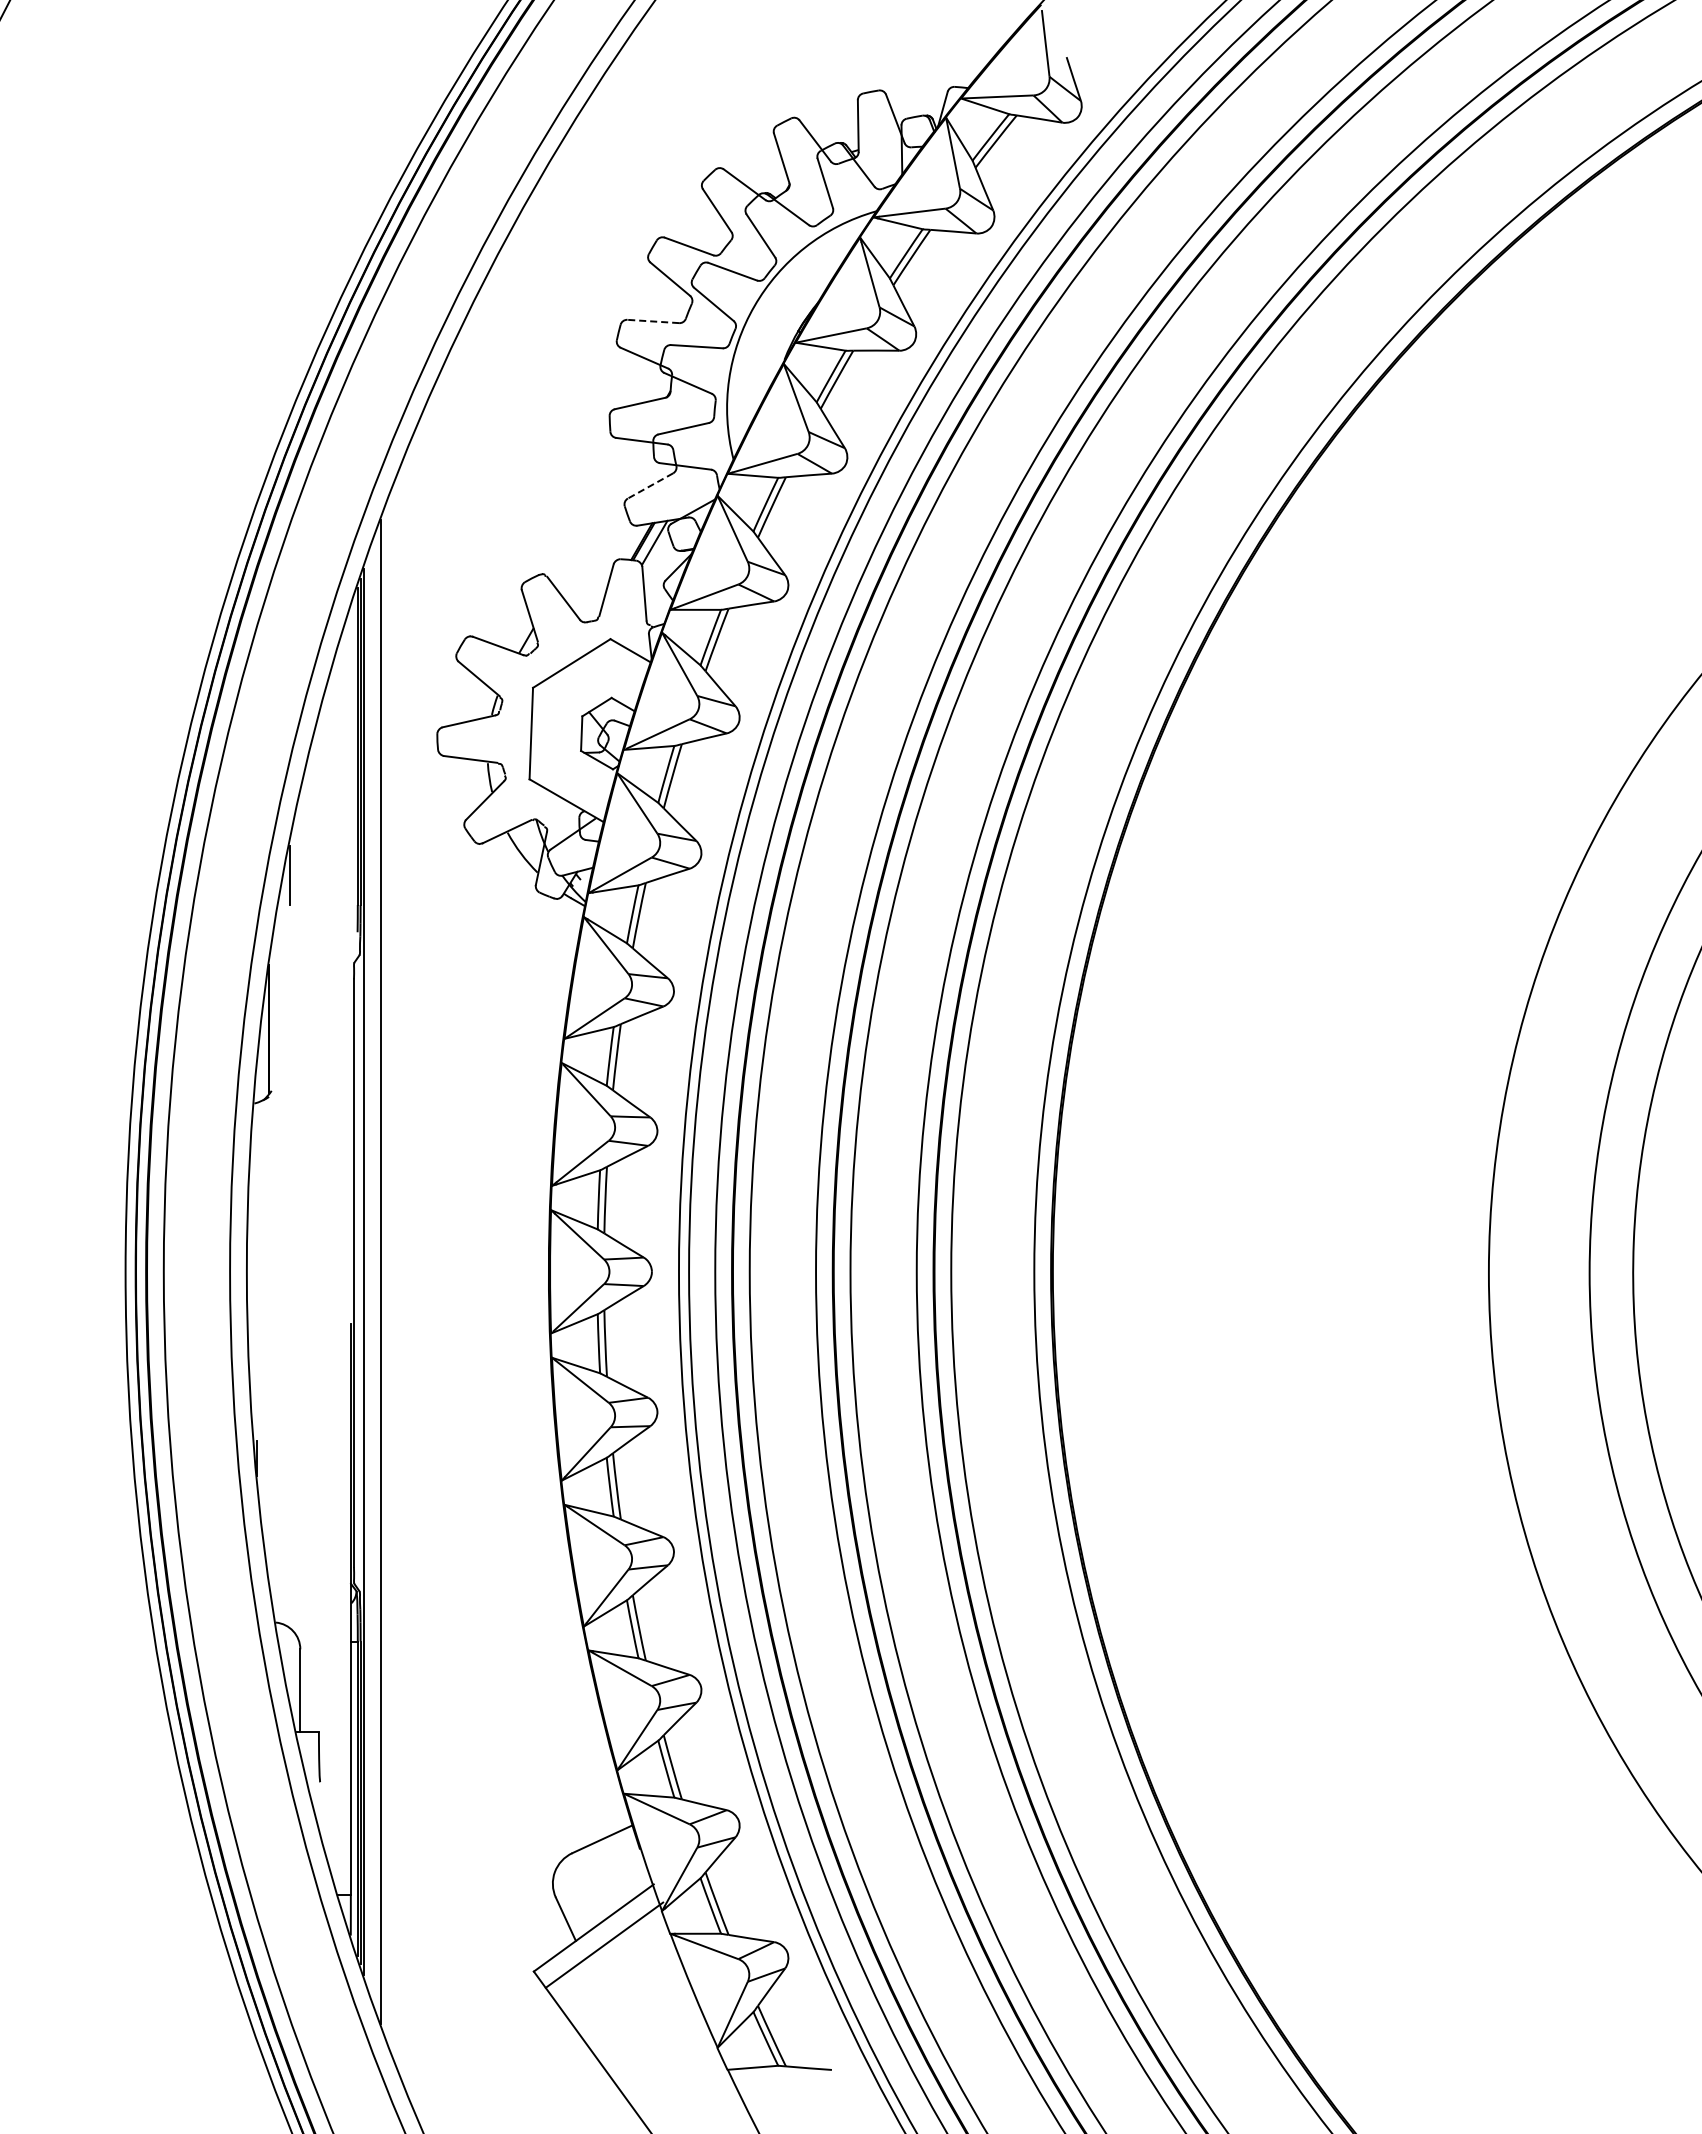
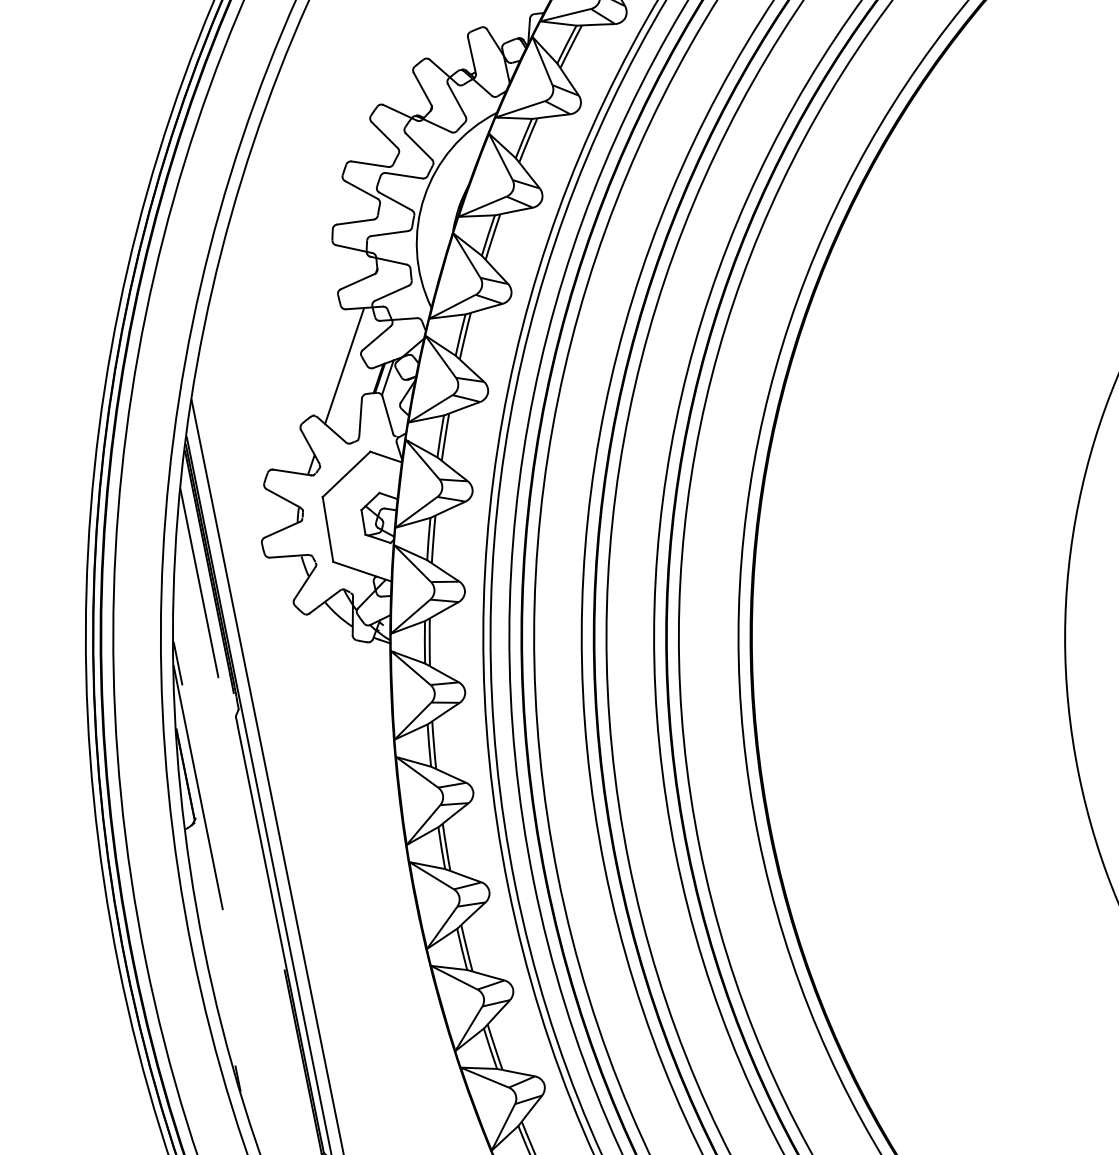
line: (653, 321) -> (355, 222), dashed -> solid
line: (650, 485) -> (376, 337), dashed -> solid
line: (598, 514) -> (344, 365), added
line: (341, 771) -> (199, 583), added
line: (283, 1049) -> (198, 787), added

